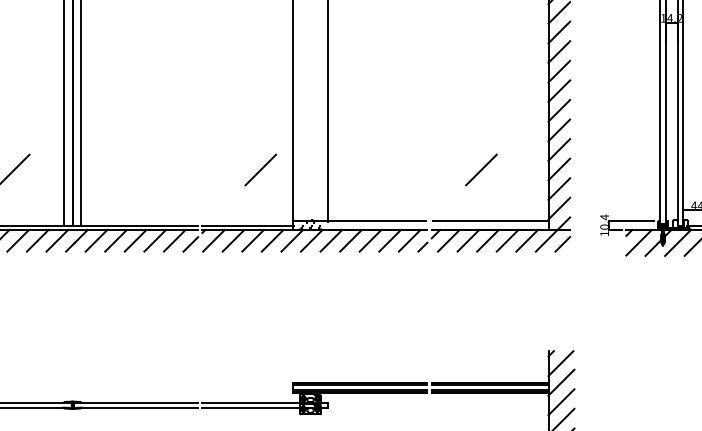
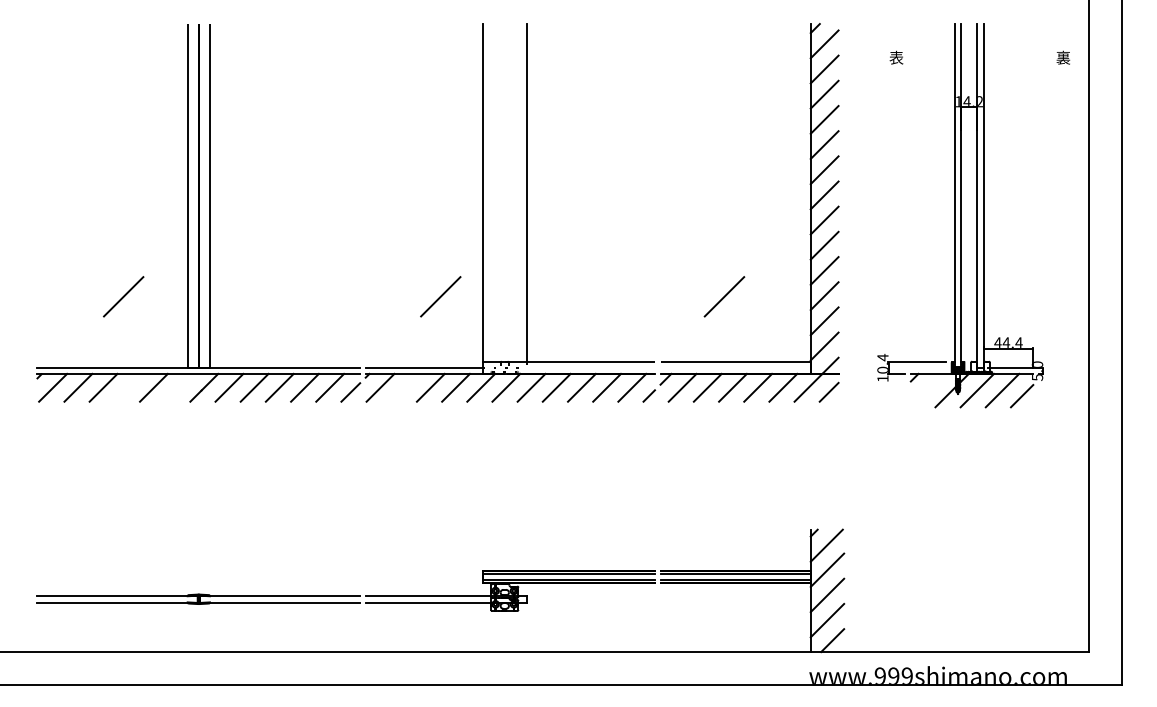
line: (17, 240) -> (128, 387), removed
line: (57, 240) -> (179, 387), removed
line: (233, 240) -> (405, 387), removed
line: (638, 242) -> (926, 389), removed

